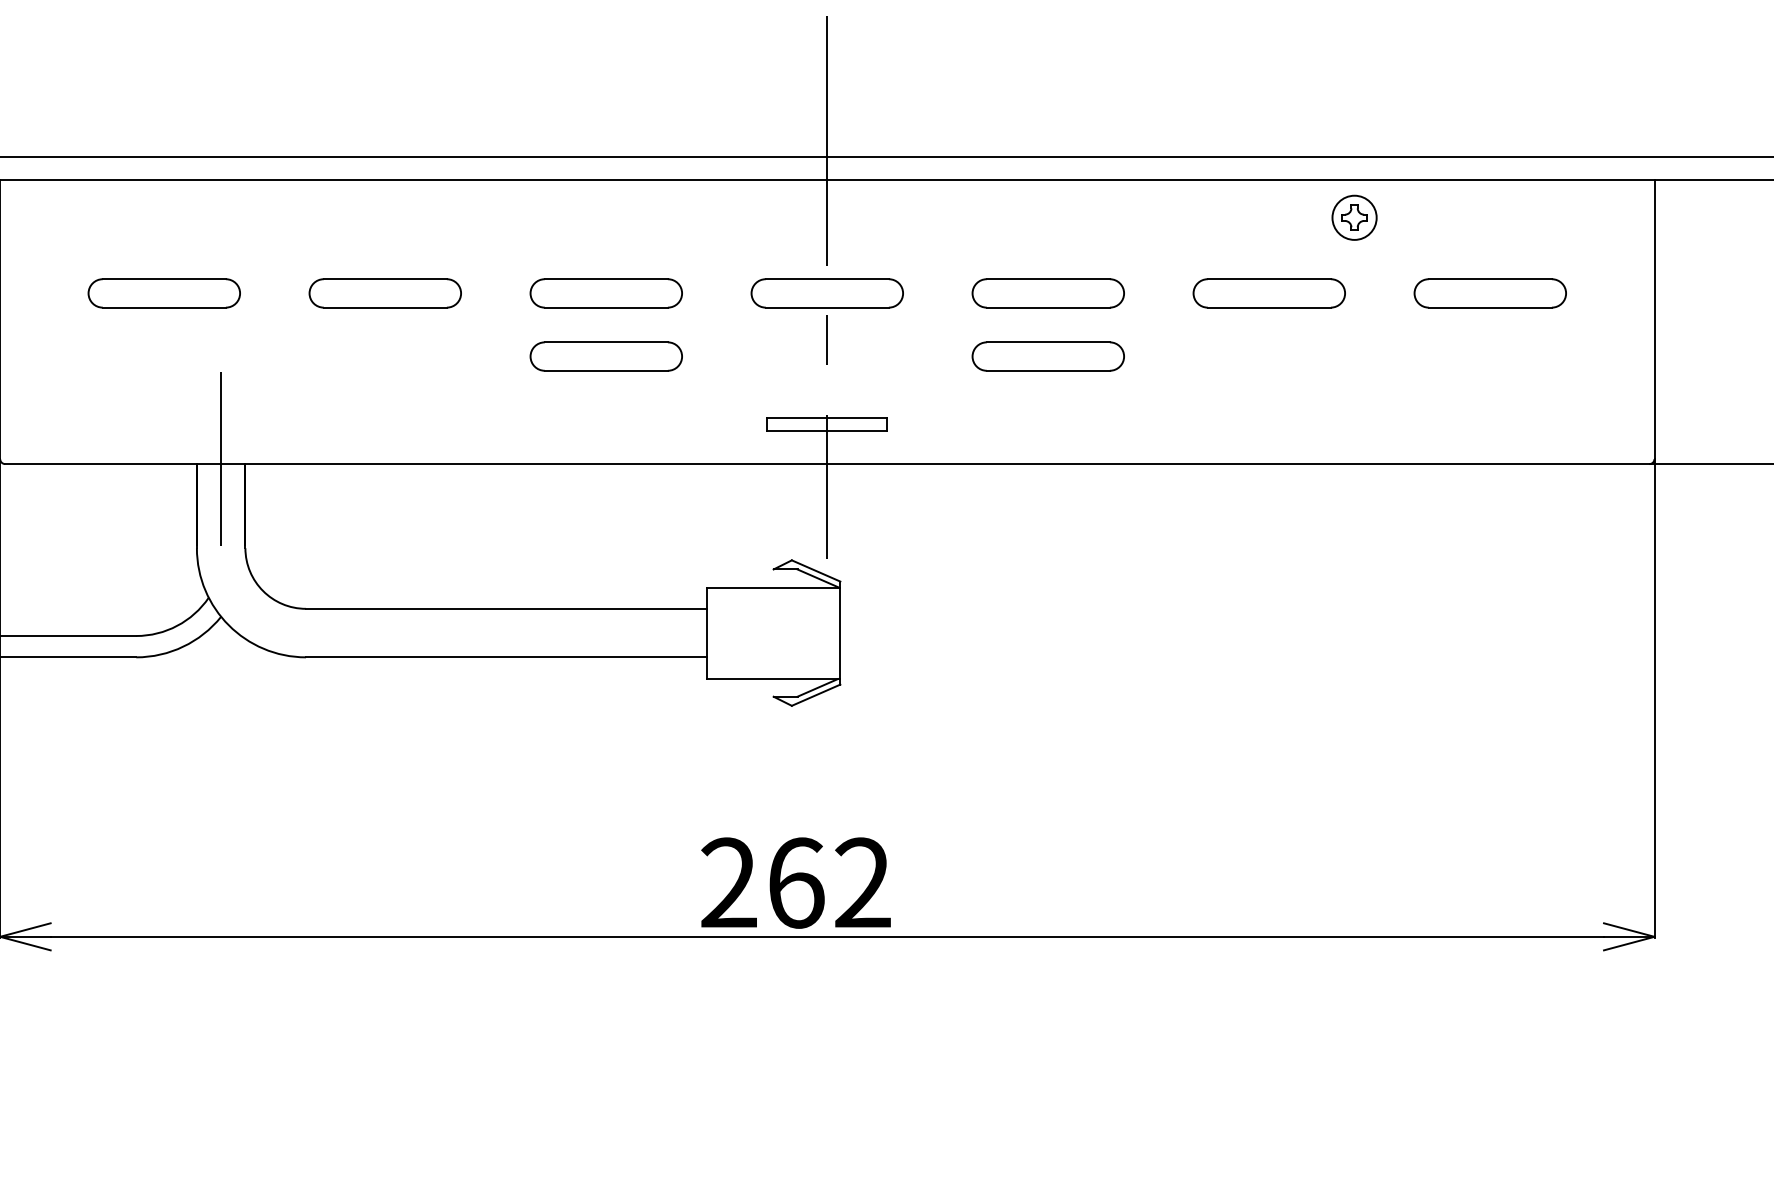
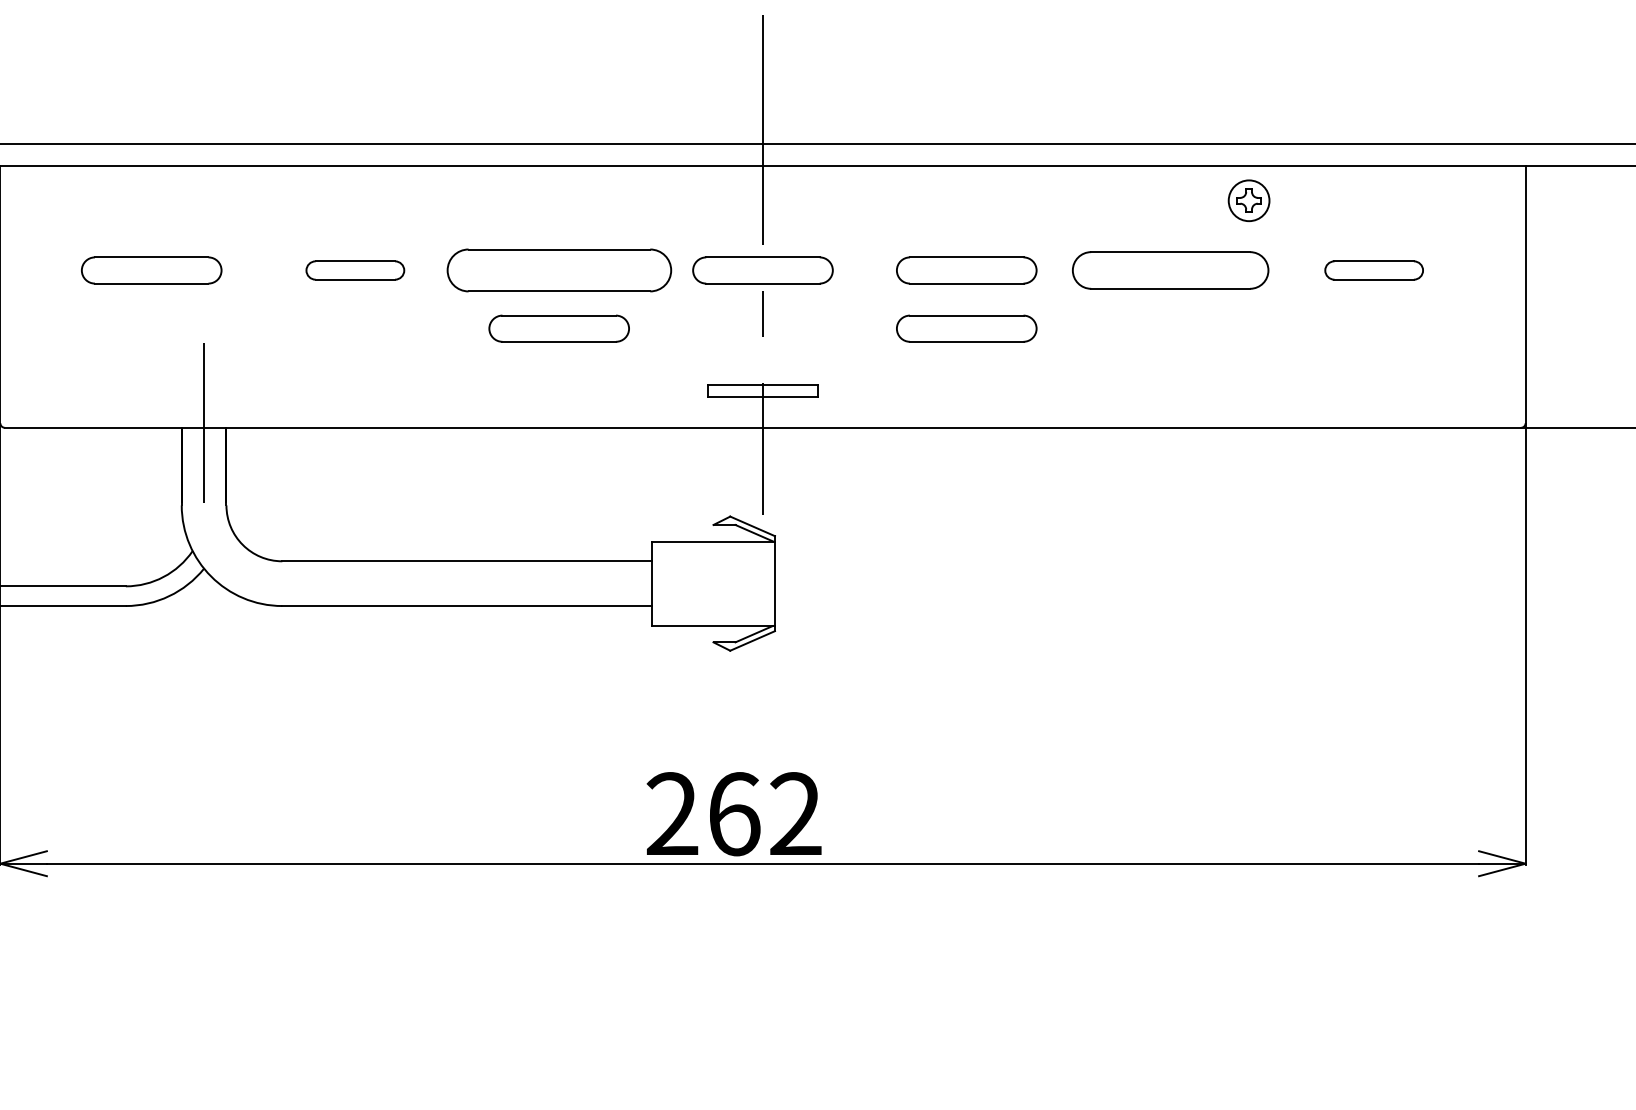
part: (384, 293) -> (354, 270), size x0.7
part: (605, 293) -> (558, 270), size x1.6
part: (1268, 293) -> (1169, 270), size x1.4
part: (1489, 293) -> (1373, 270), size x0.7

